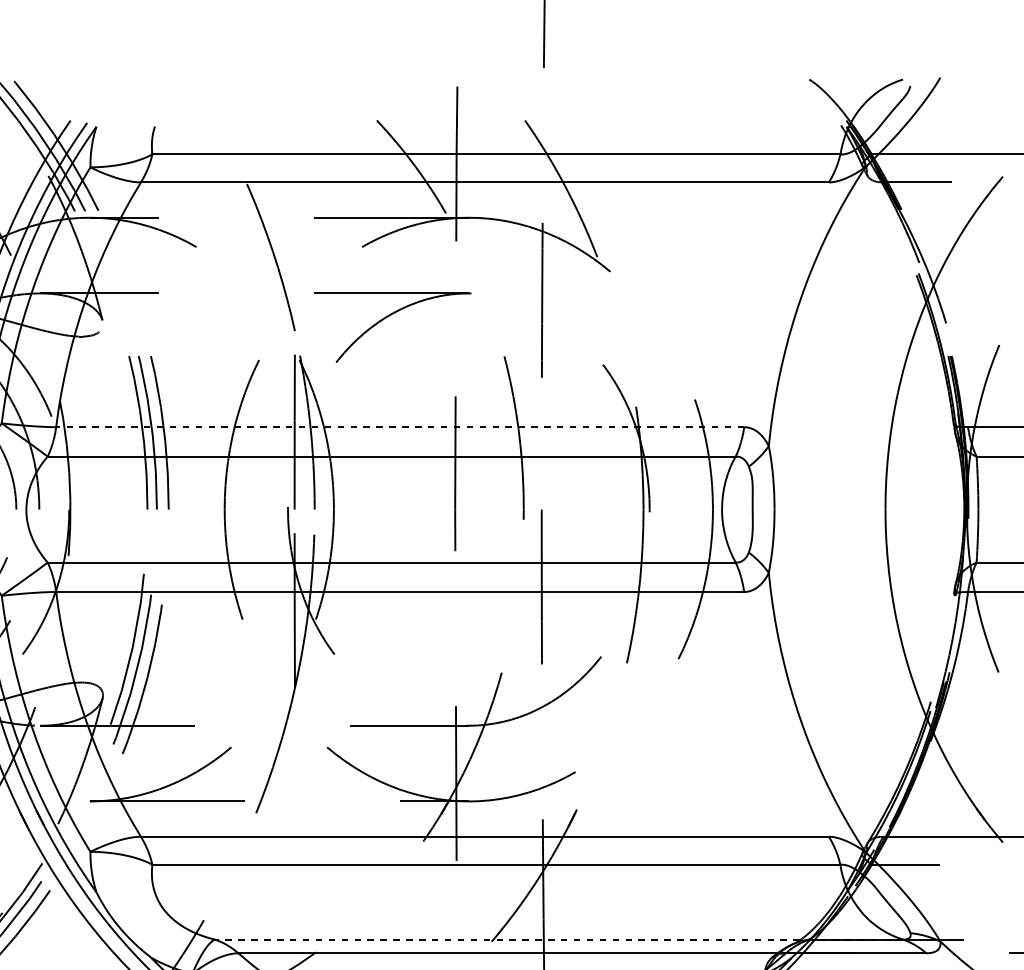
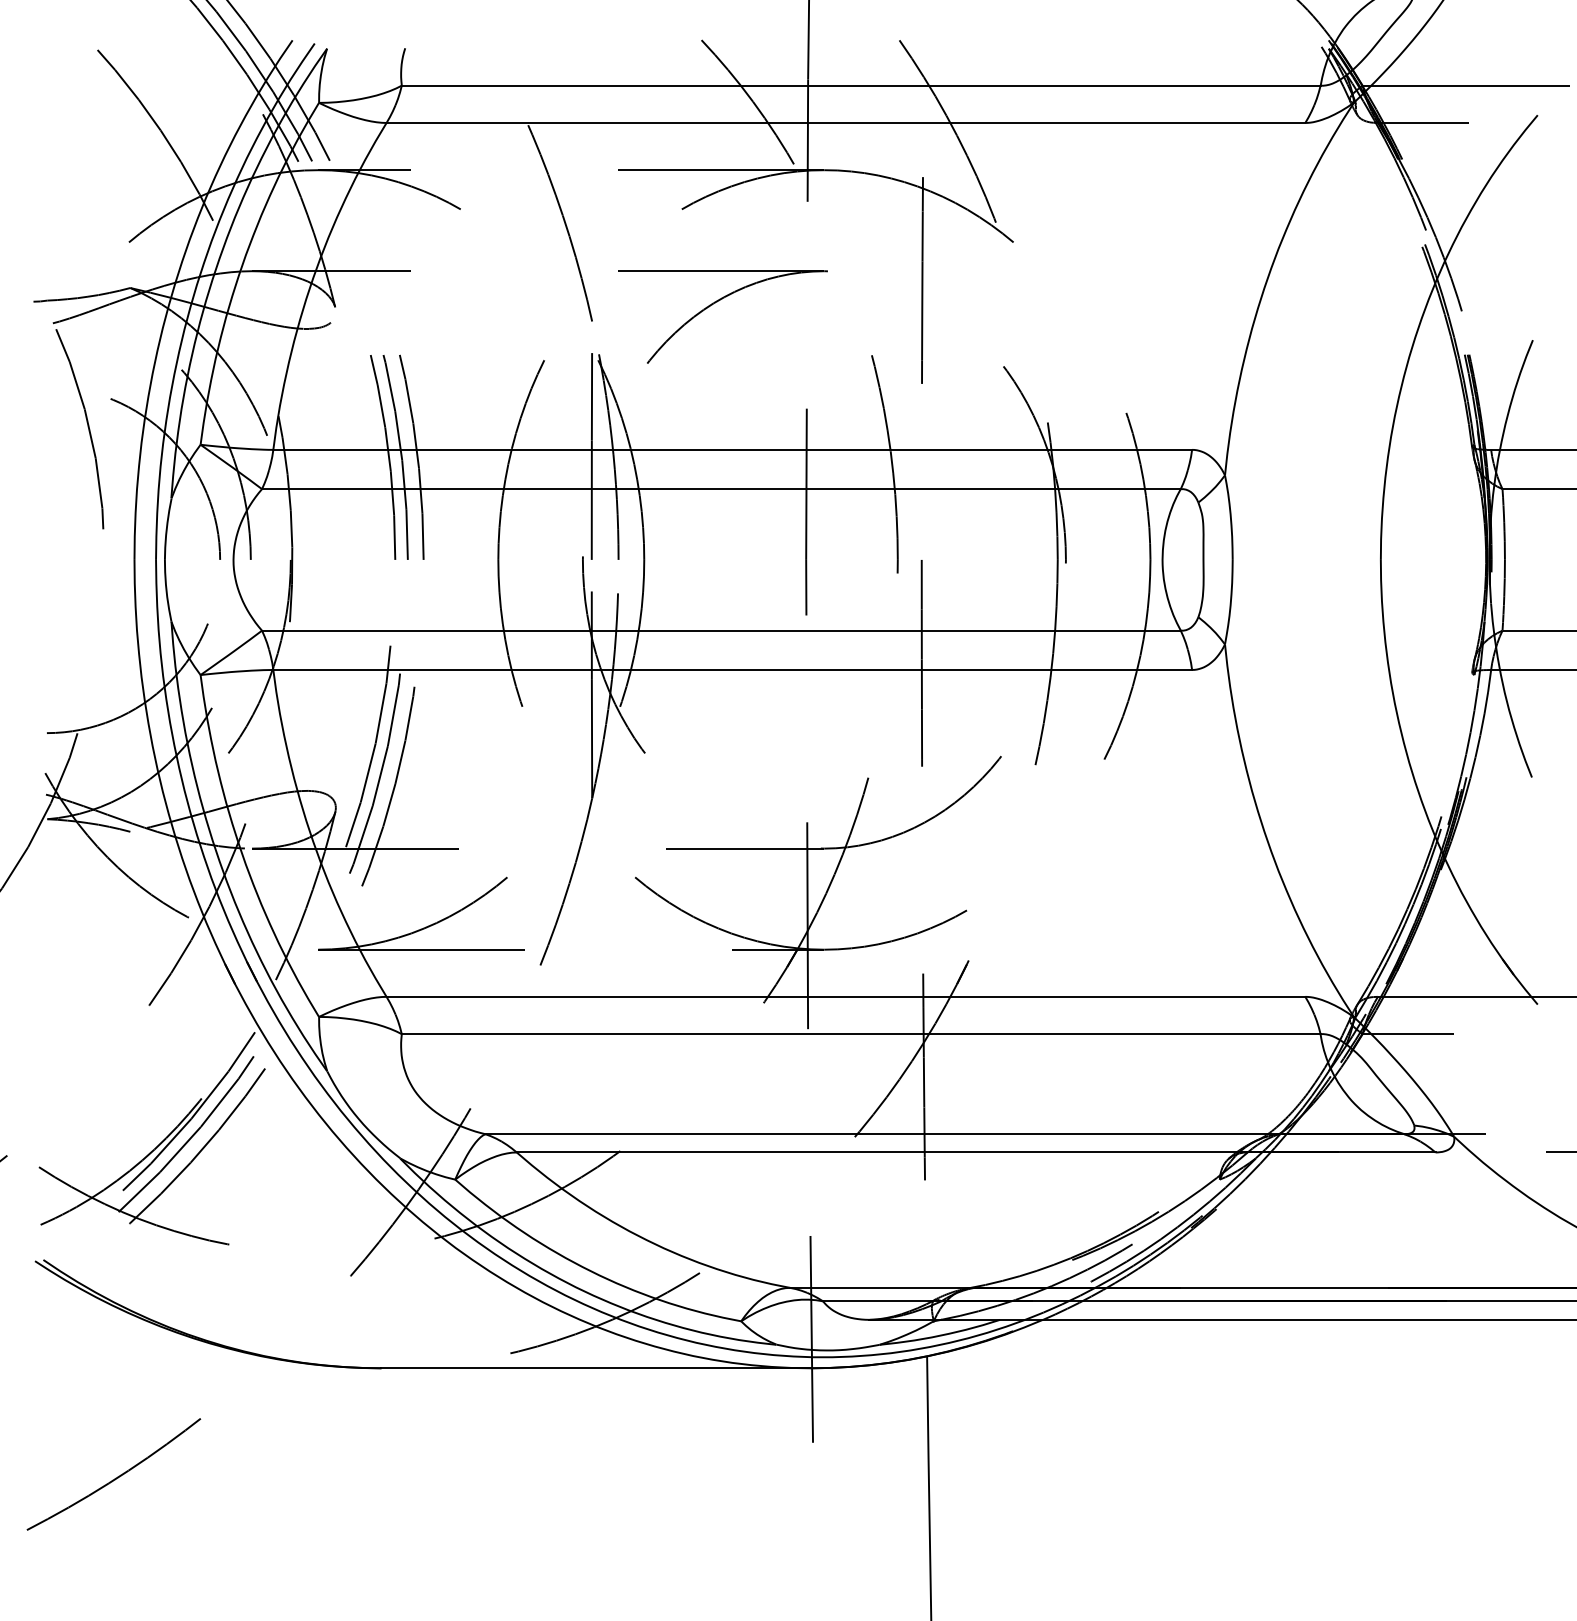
line: (400, 426) -> (732, 449), dashed -> solid
line: (558, 939) -> (944, 1134), dashed -> solid

